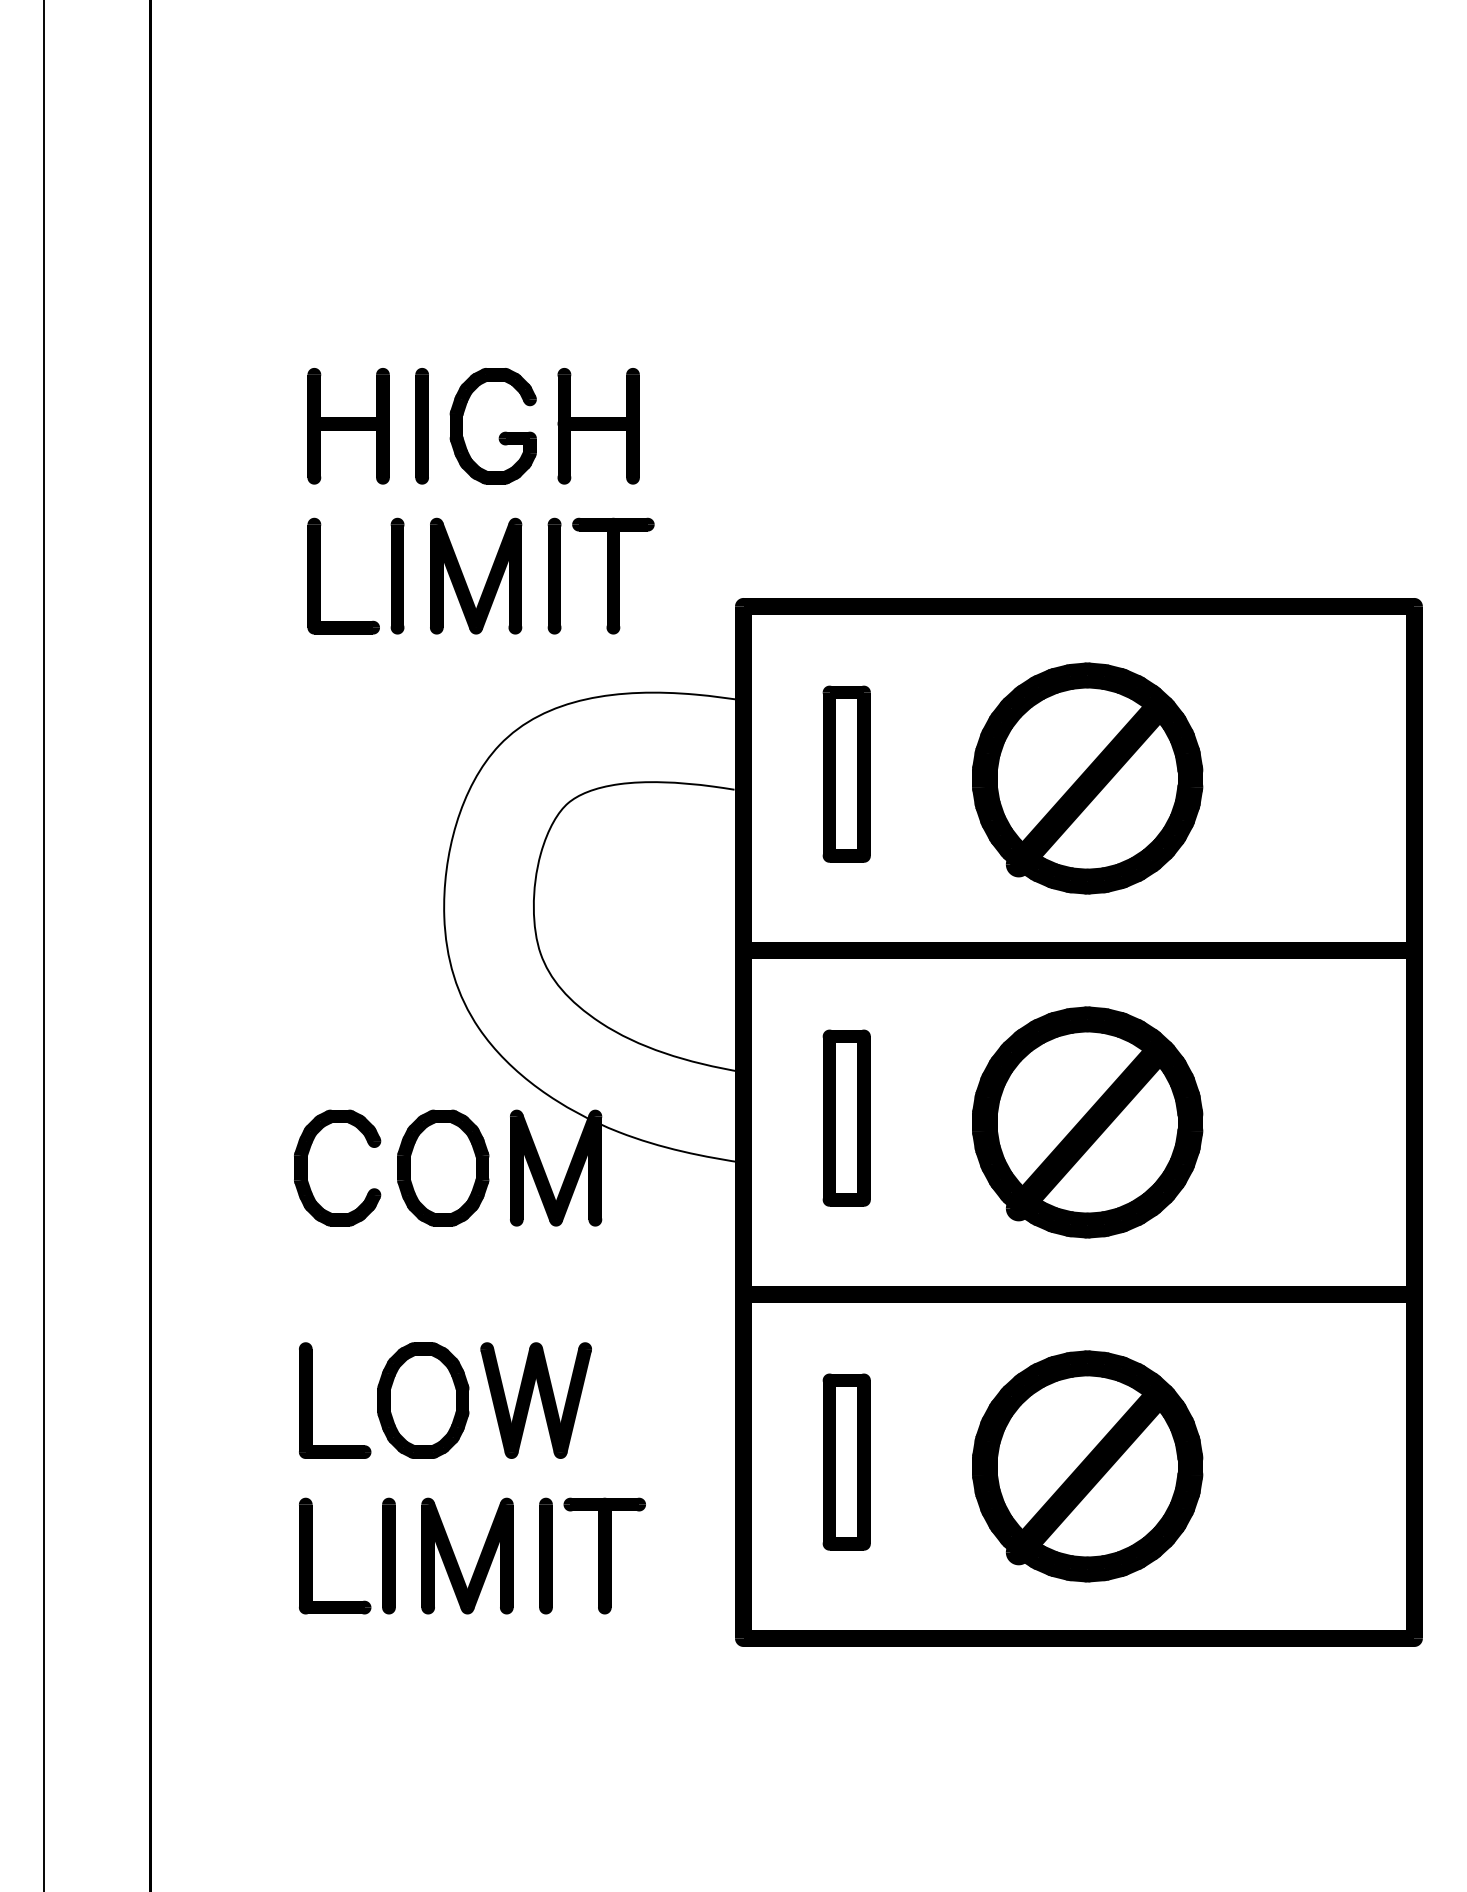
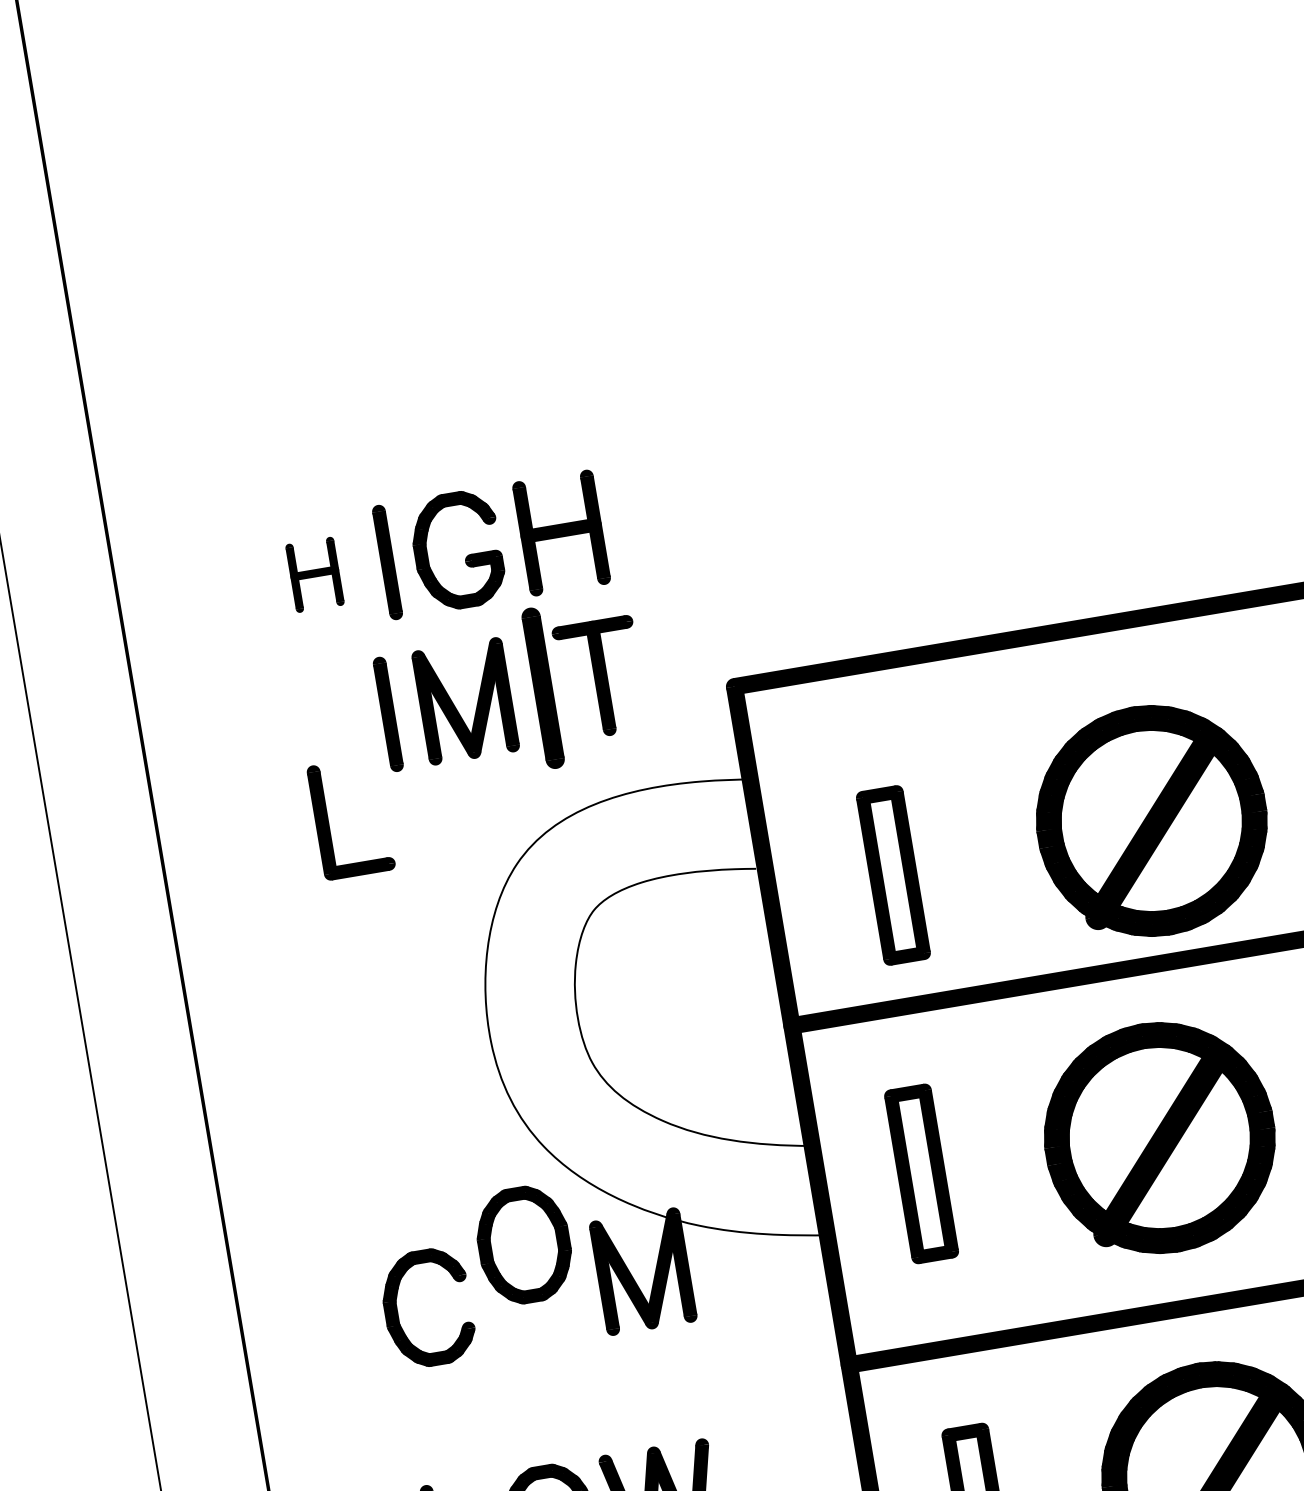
part: (348, 426) -> (314, 575), size x0.6
part: (320, 575) -> (328, 821), moved
part: (554, 575) -> (542, 687), size x1.4
part: (846, 773) -> (893, 874), moved
part: (1087, 778) -> (1151, 820), moved
part: (443, 1167) -> (524, 1244), moved

